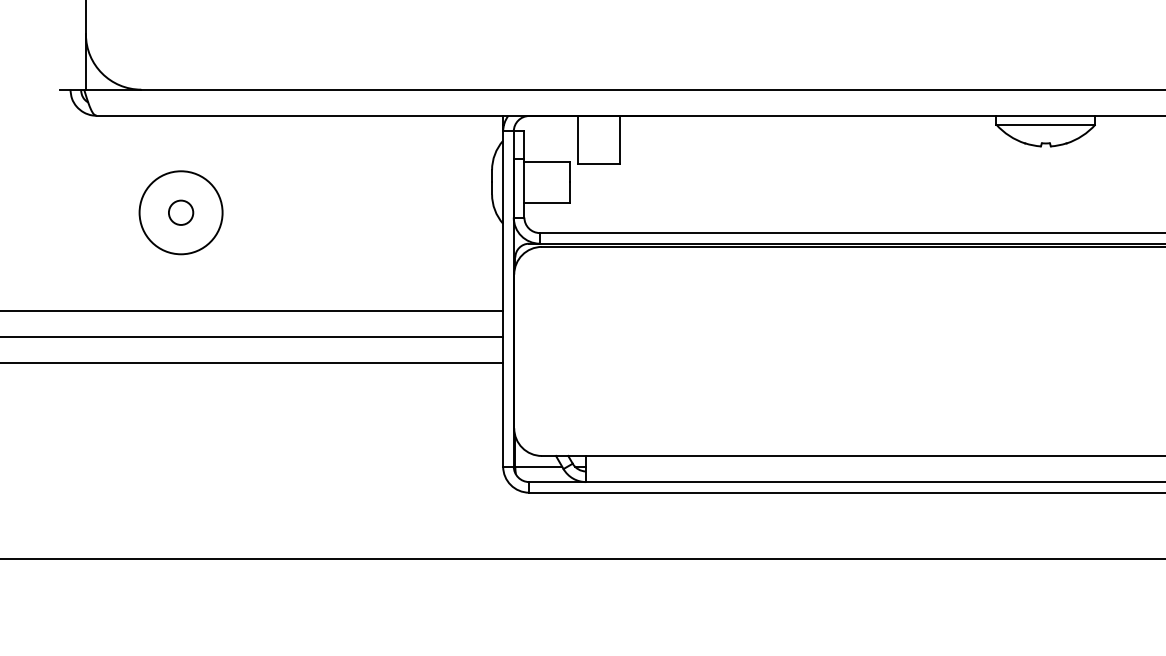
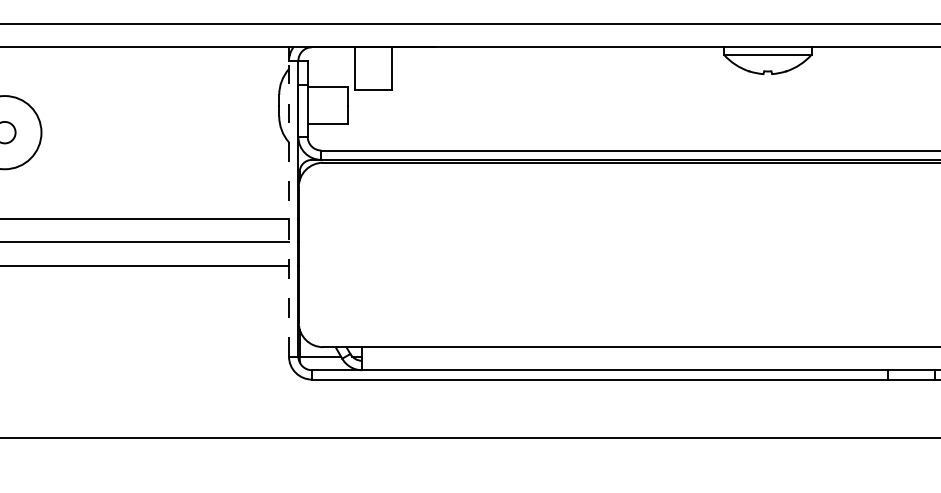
line: (503, 299) -> (289, 209), solid -> dashed

